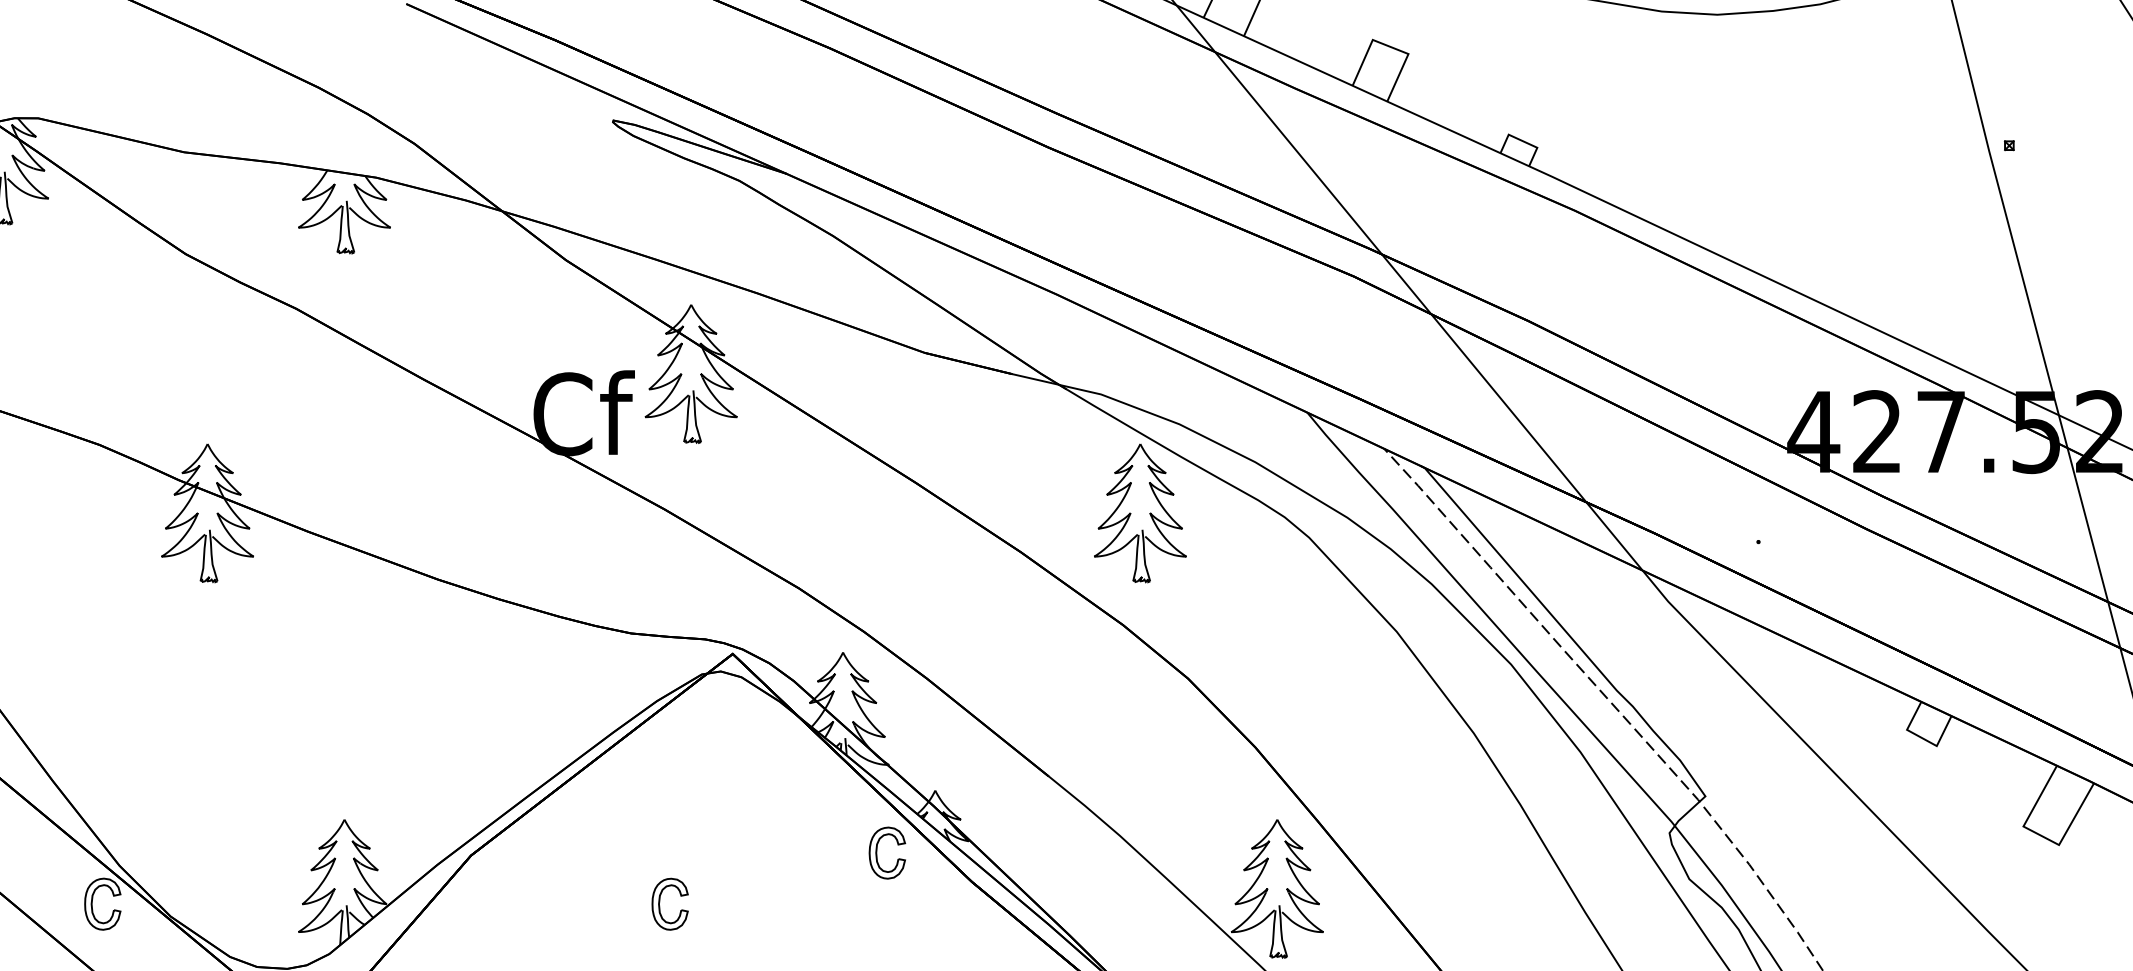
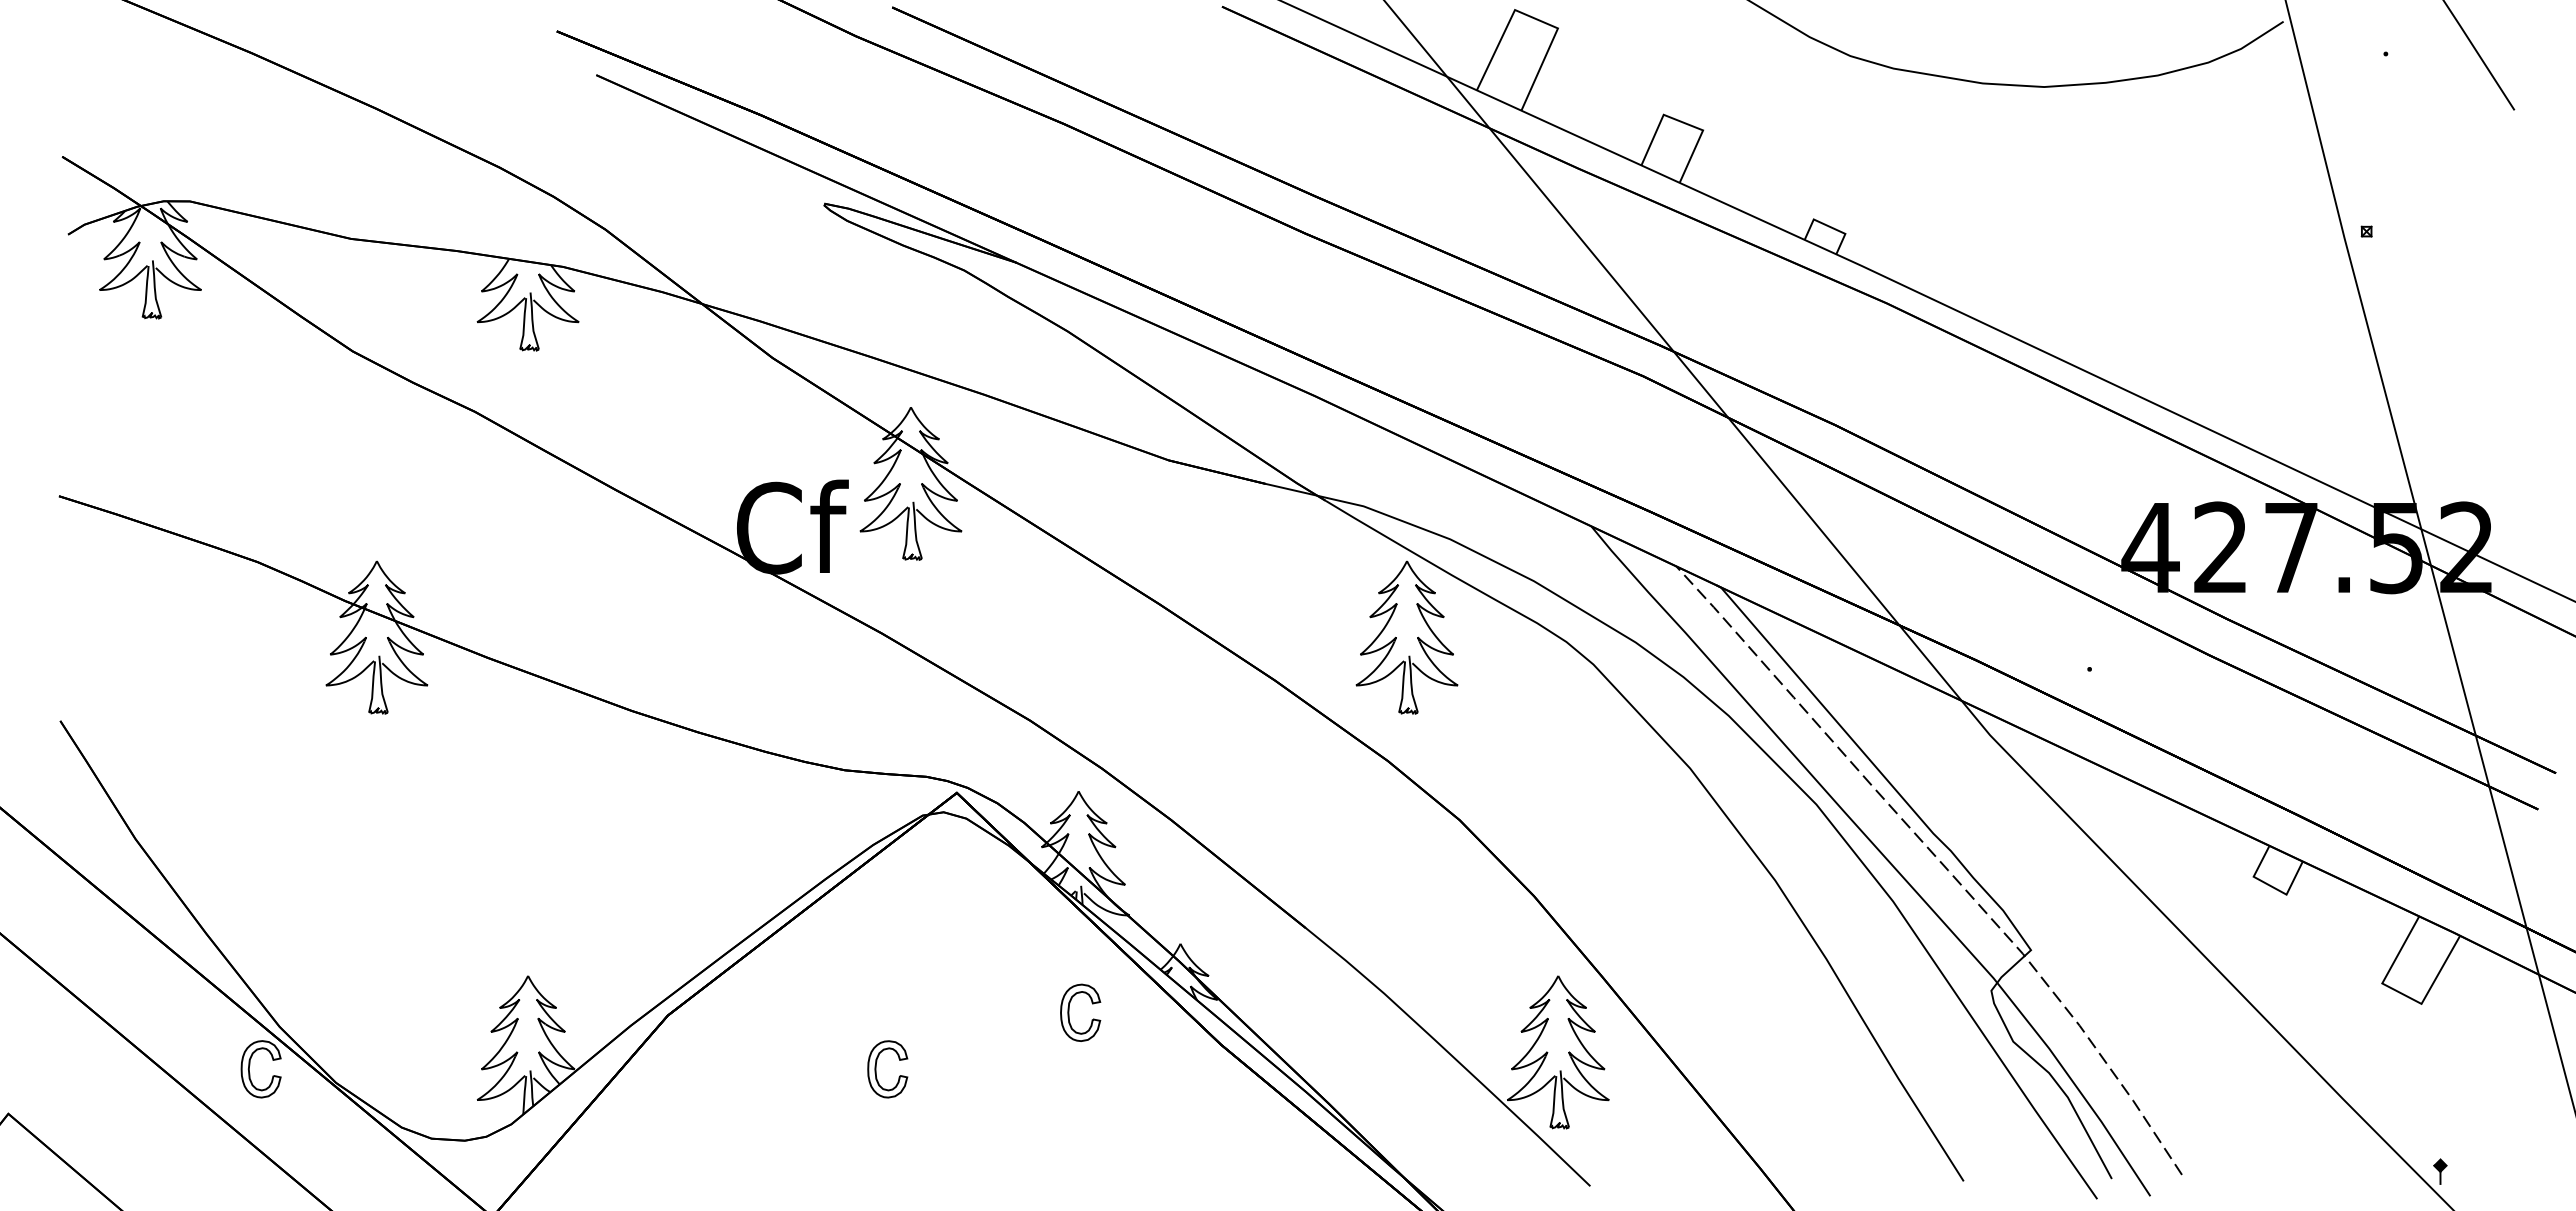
part: (877, 852) -> (1069, 1012), moved

